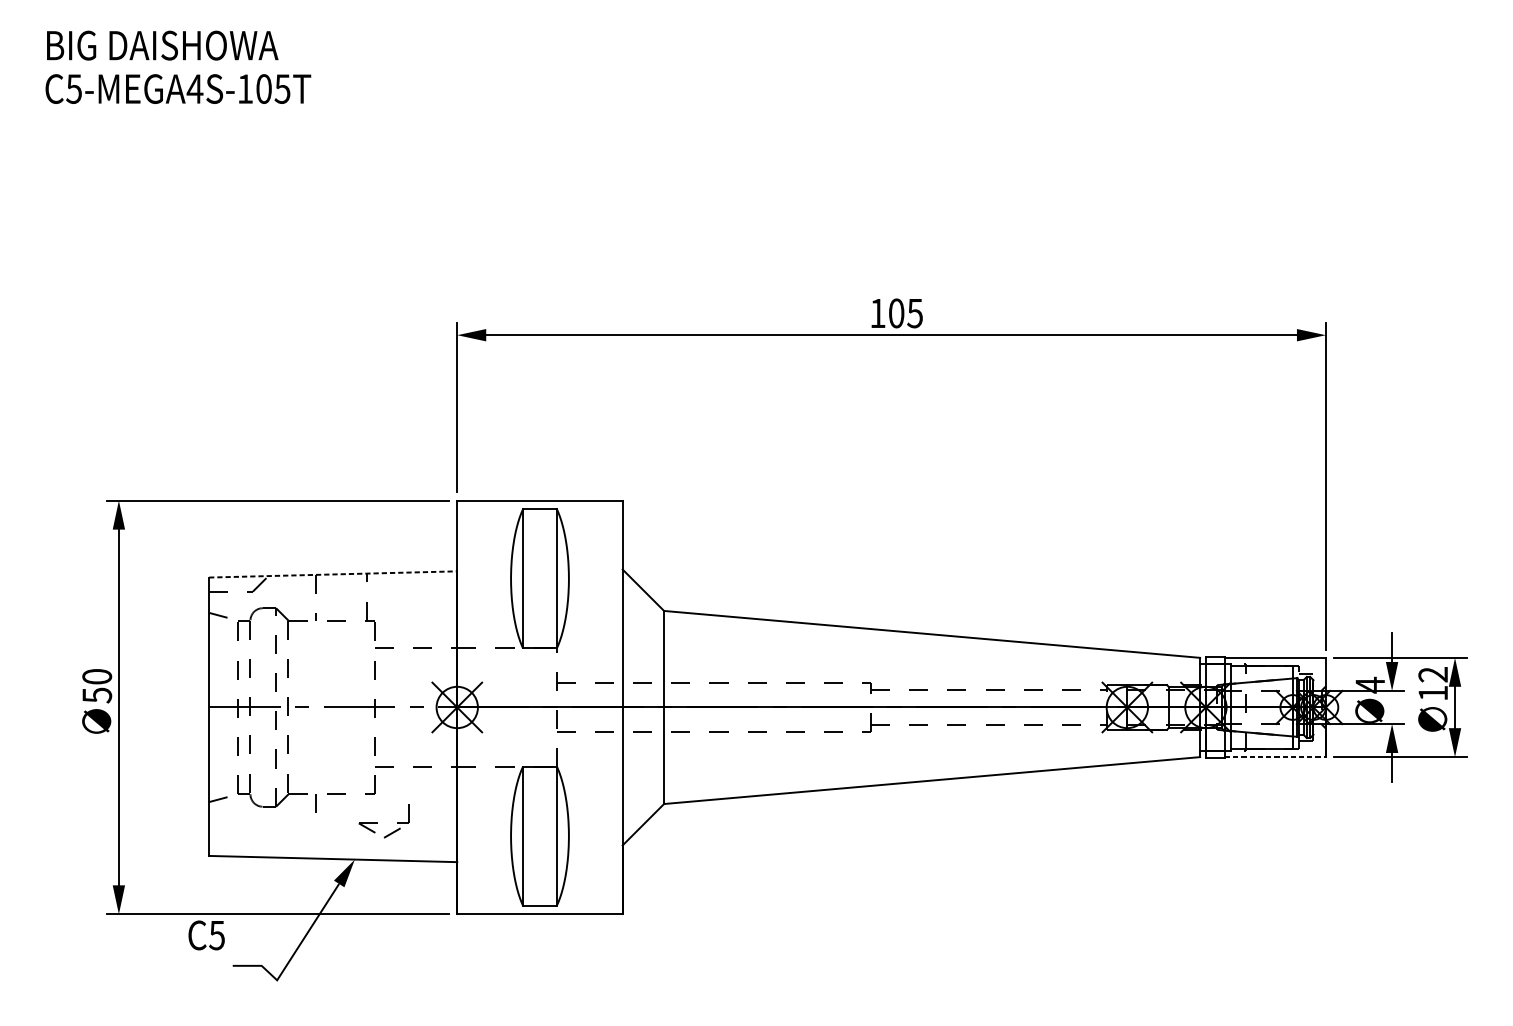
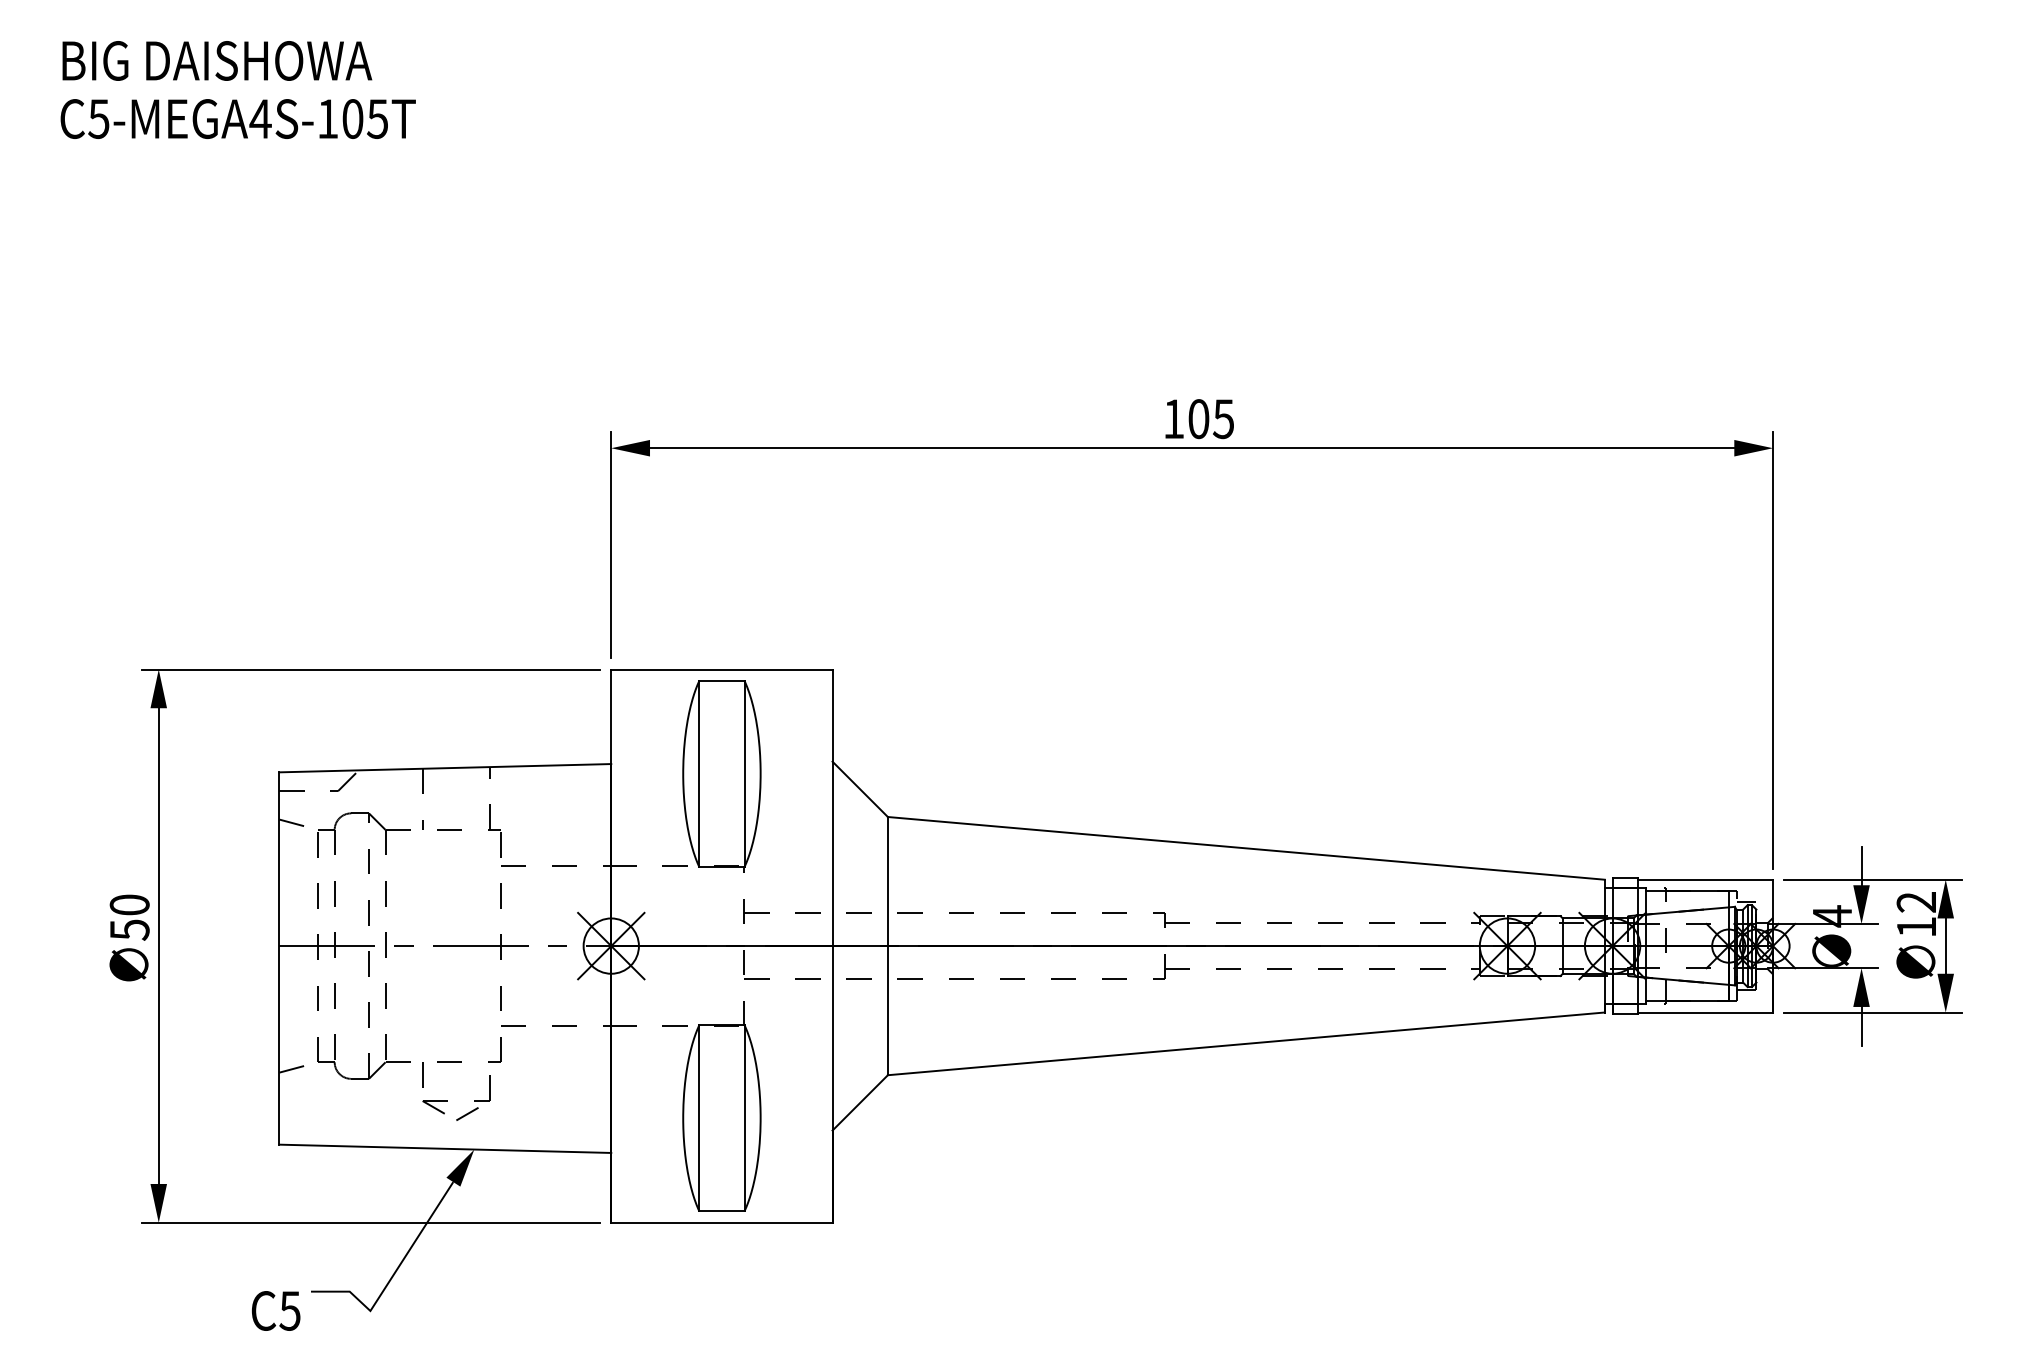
line: (333, 574) -> (445, 768), dashed -> solid
line: (1276, 757) -> (1706, 1012), dashed -> solid
part: (377, 822) -> (447, 1100), moved
text: (206, 935) -> (276, 1310), moved

